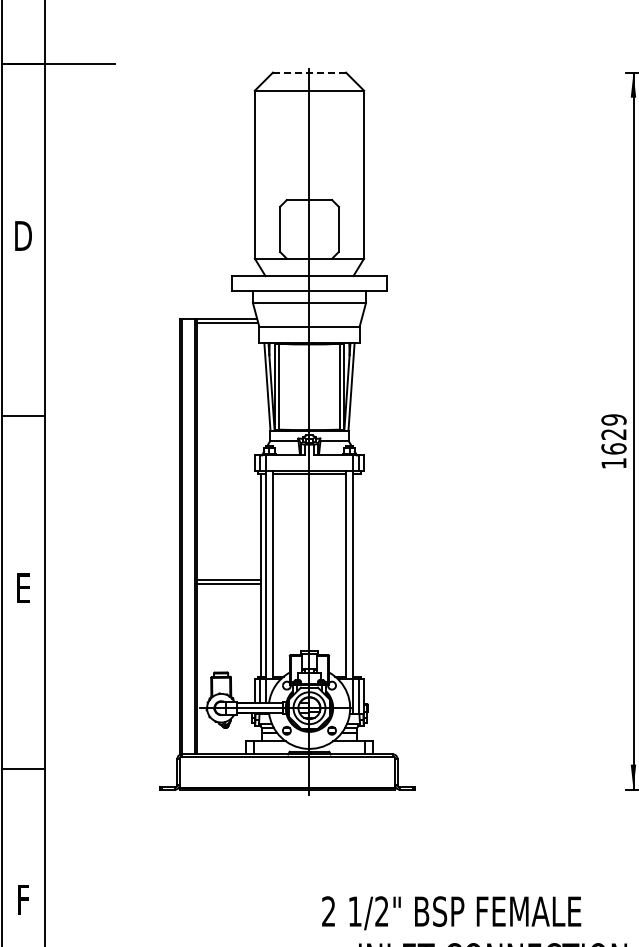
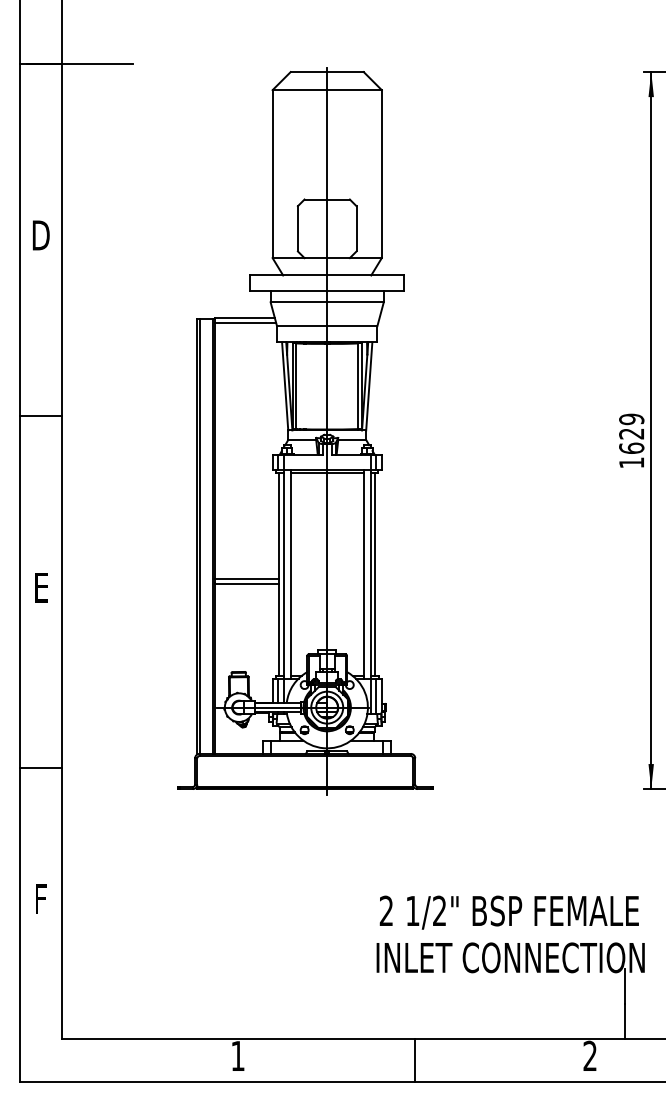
line: (309, 73) -> (327, 72), dashed -> solid
line: (357, 575) -> (375, 574), added
text: (450, 913) -> (508, 912), moved

